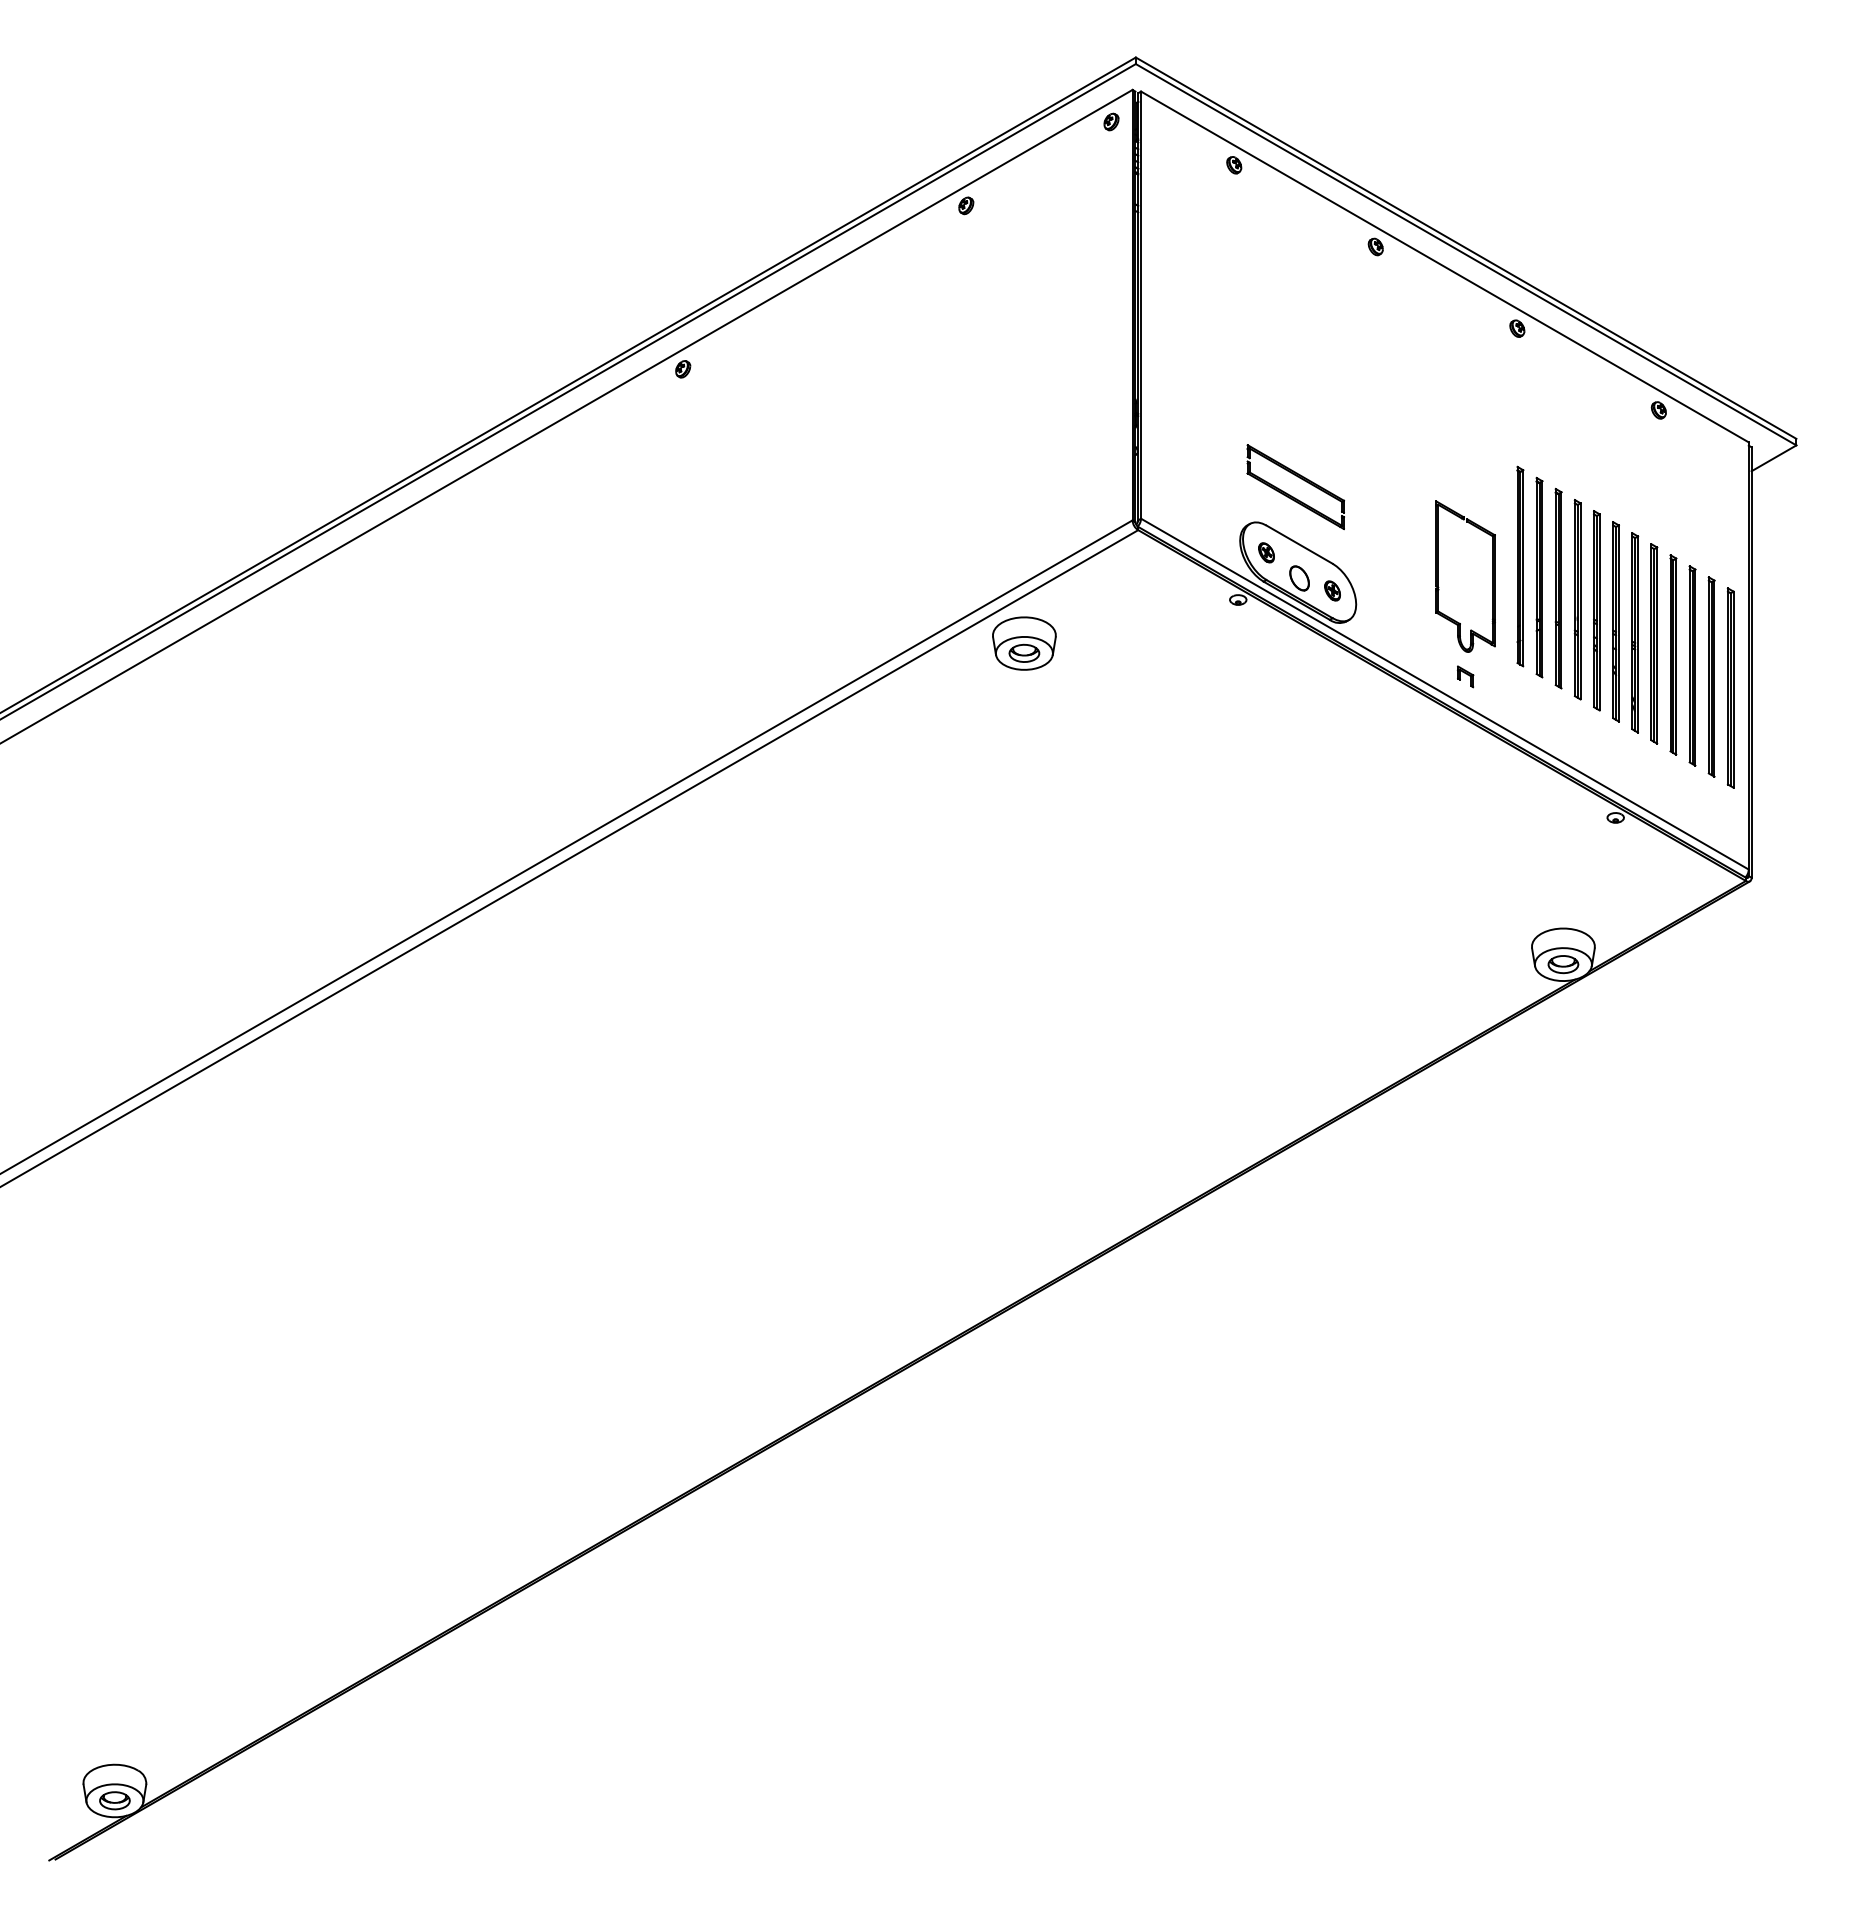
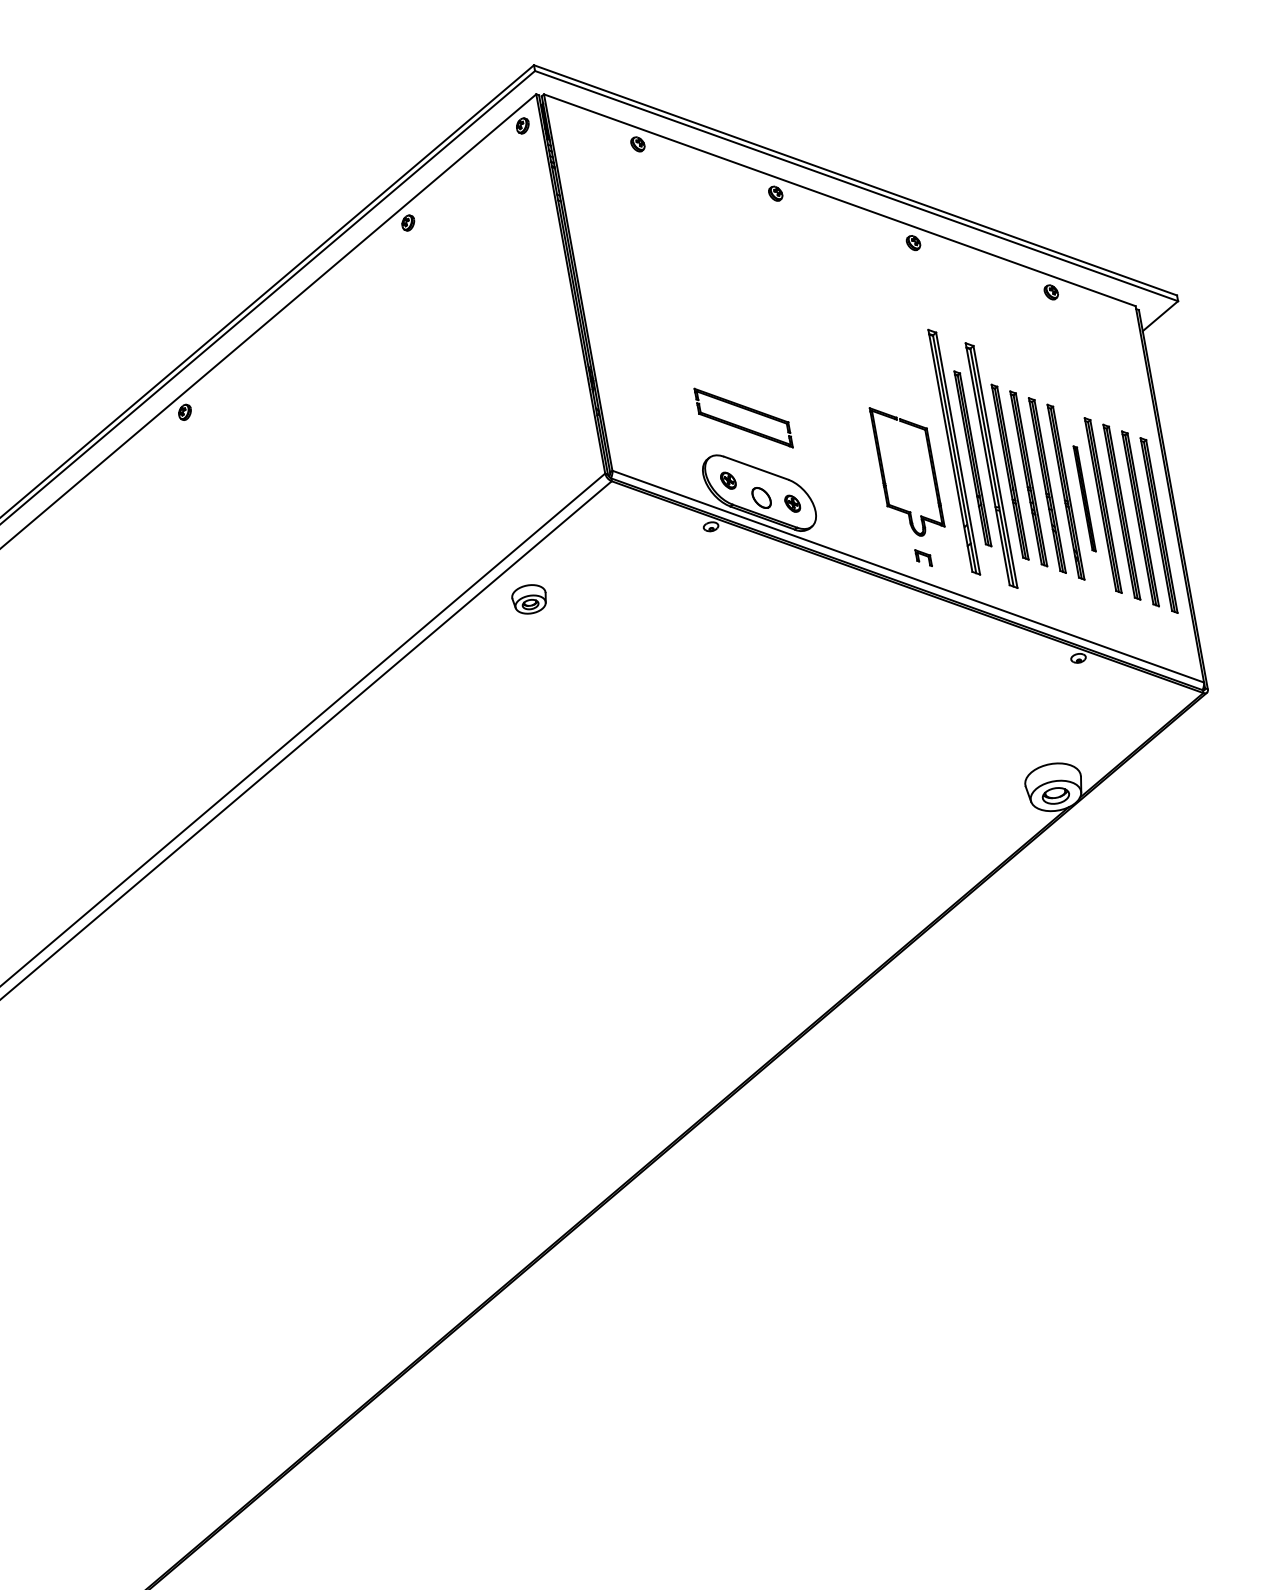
part: (1520, 566) -> (954, 452), size x1.4
part: (1558, 588) -> (991, 465), size x1.4
part: (1024, 643) -> (529, 599), size x0.6
part: (1654, 643) -> (1084, 498), size x0.6

